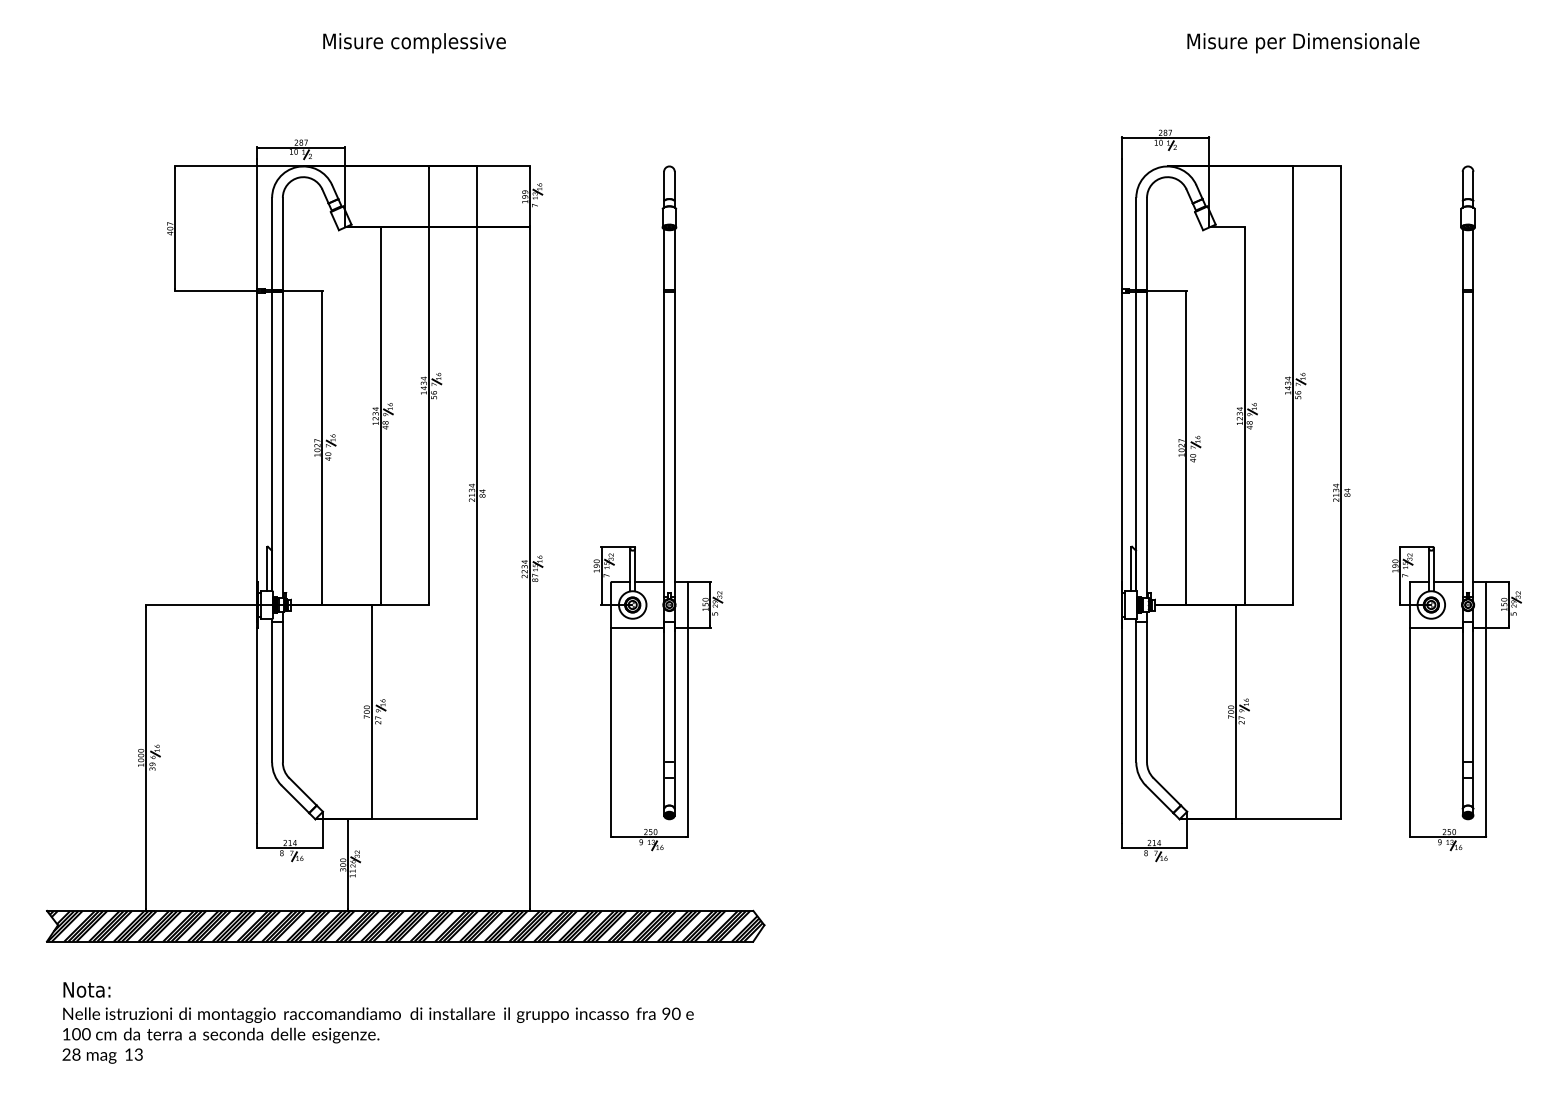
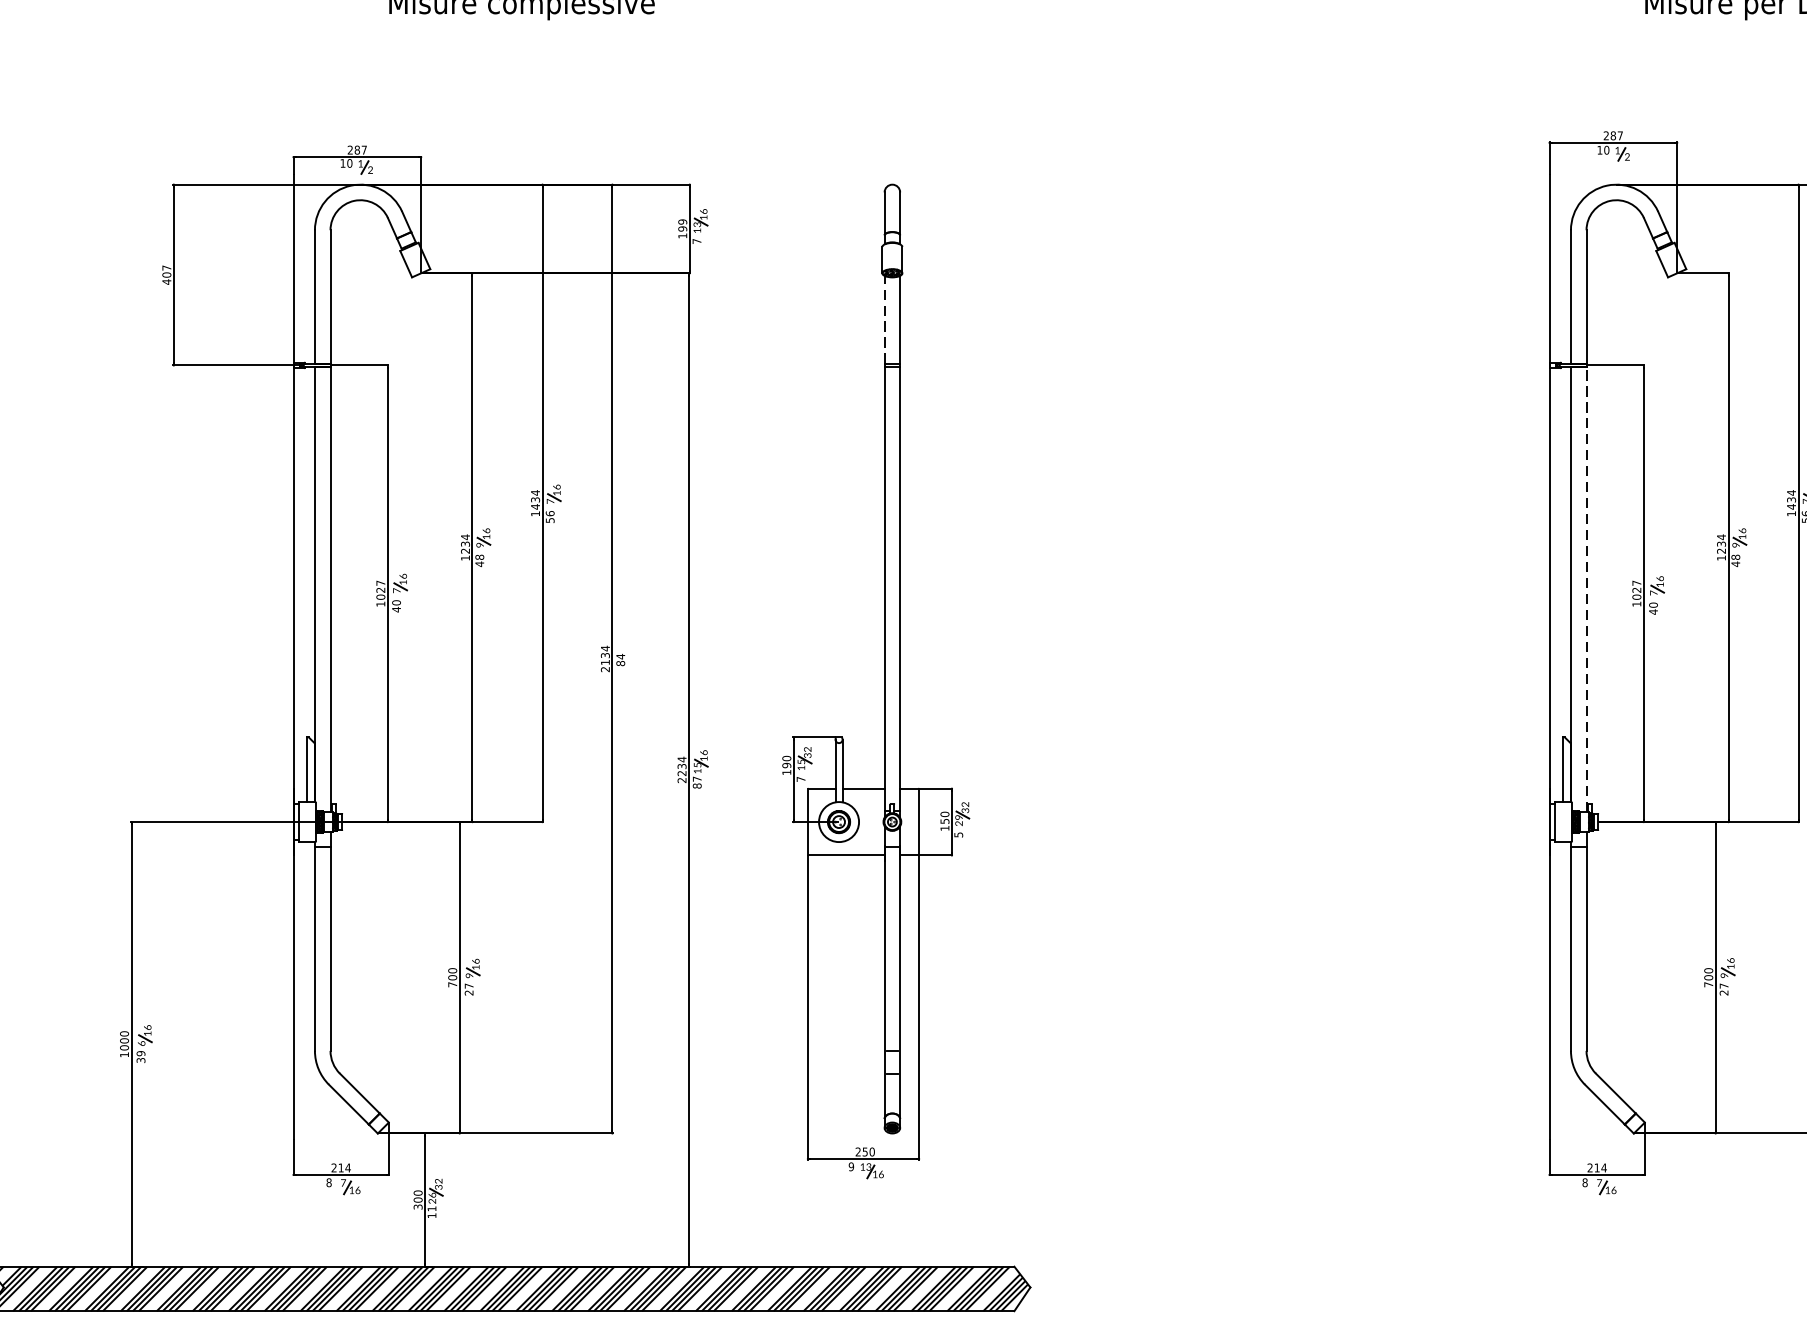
line: (664, 258) -> (885, 318), solid -> dashed
line: (1147, 444) -> (1587, 588), solid -> dashed

